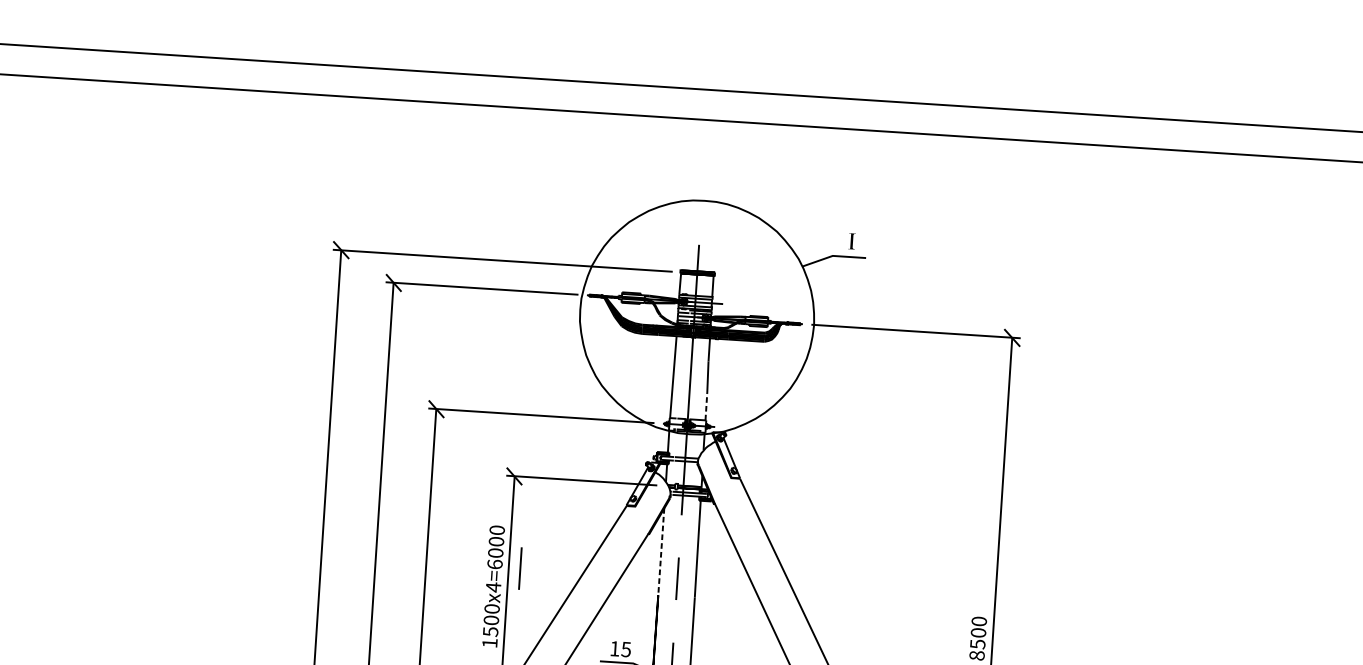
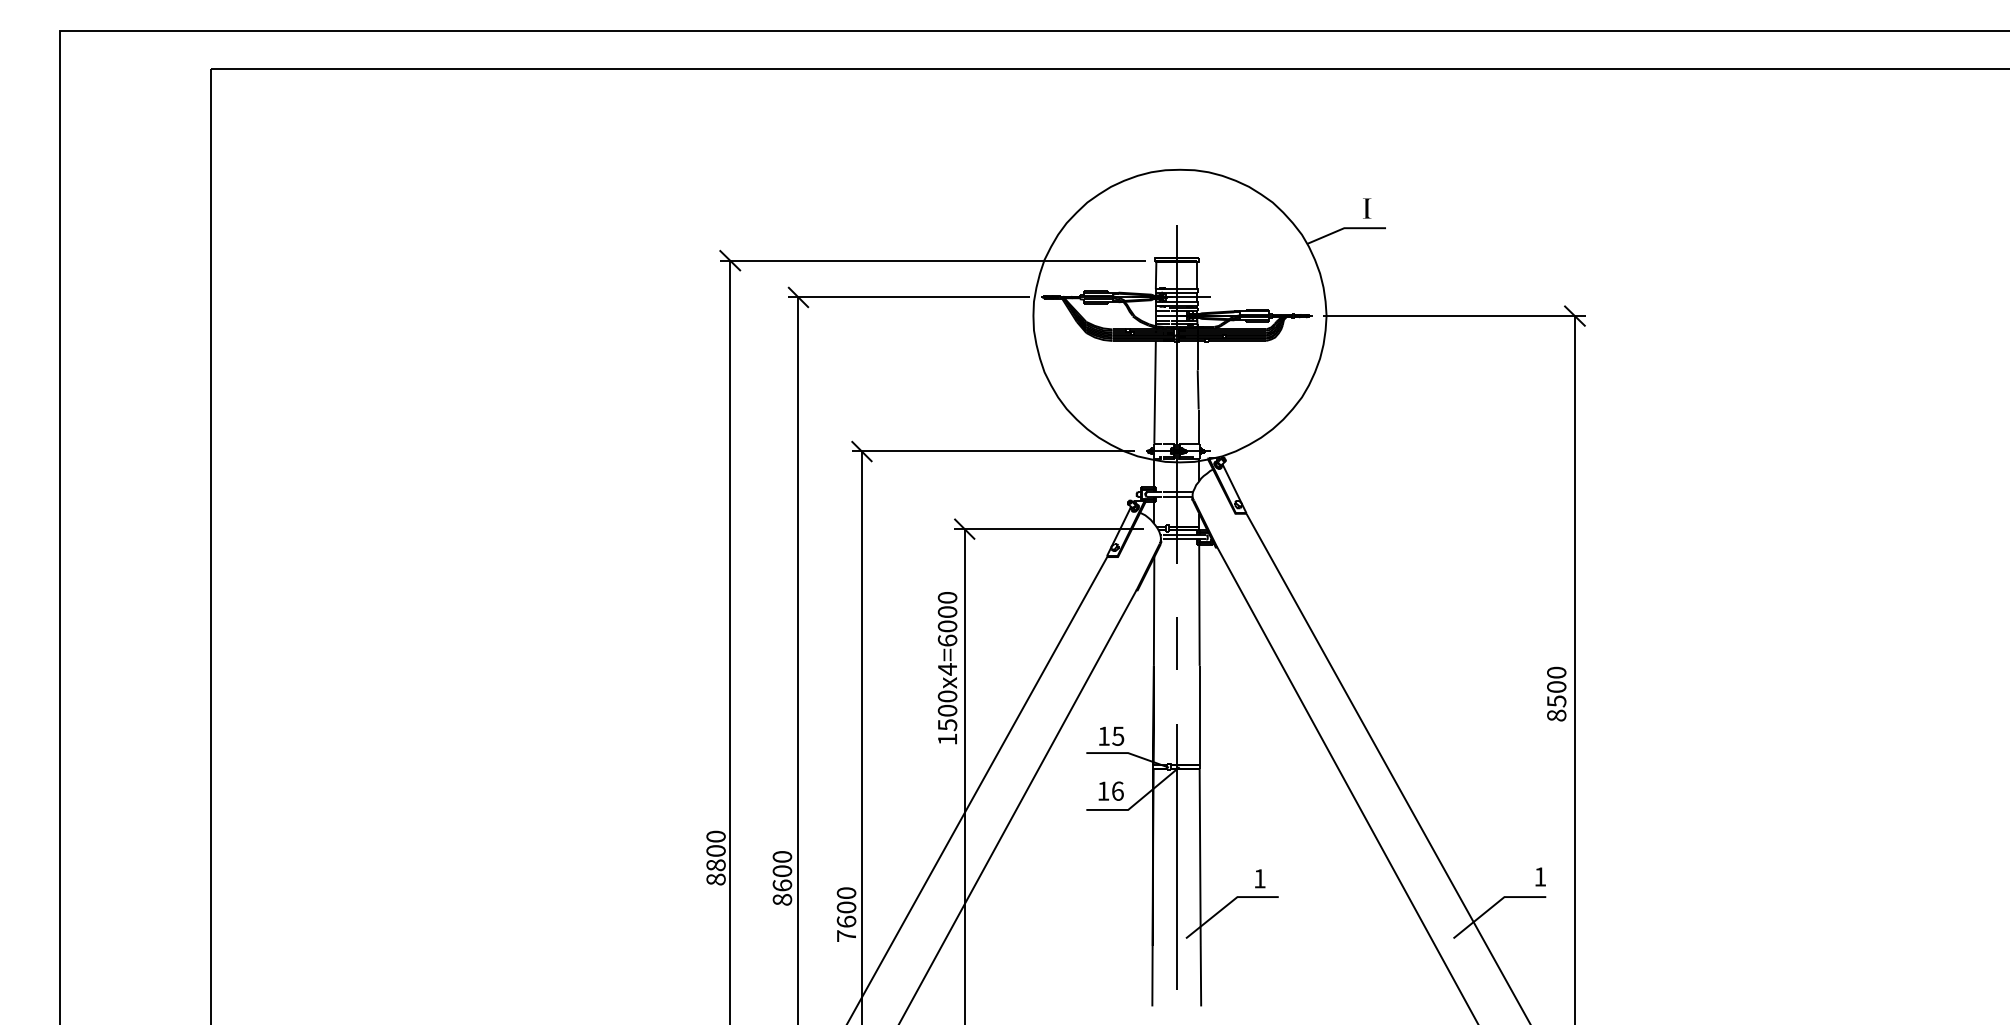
line: (706, 406) -> (1198, 426), dashed -> solid
line: (661, 551) -> (1154, 611), dashed -> solid
line: (520, 568) -> (979, 643), removed

